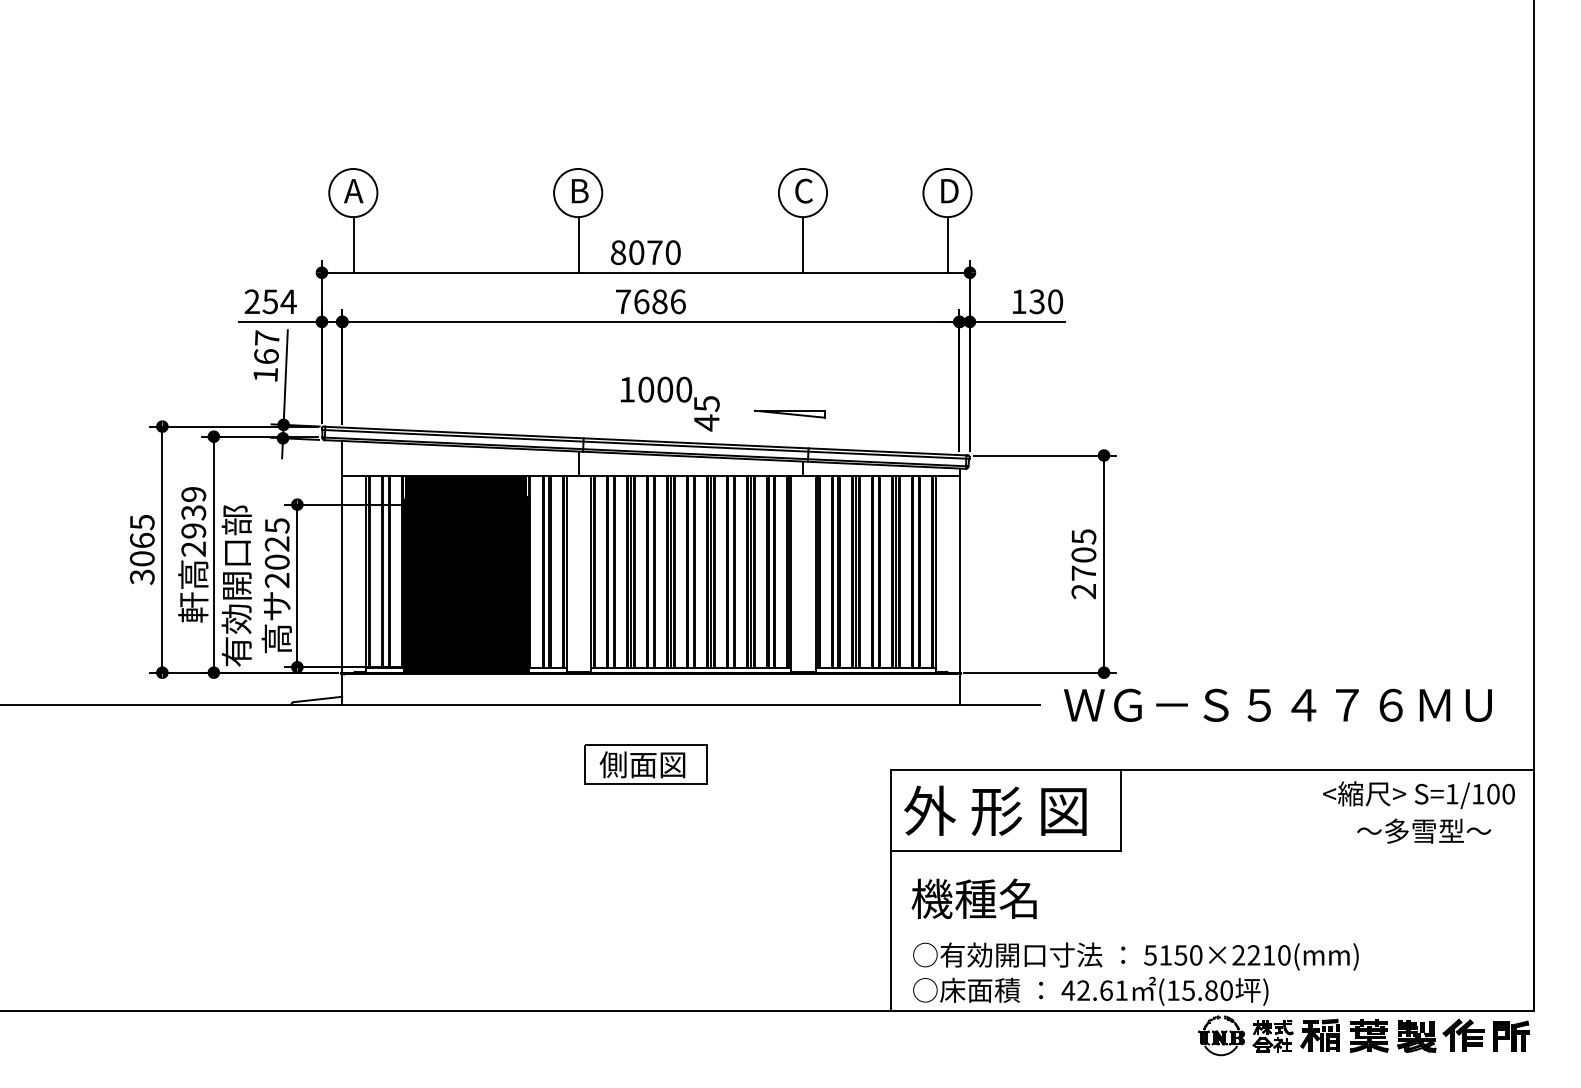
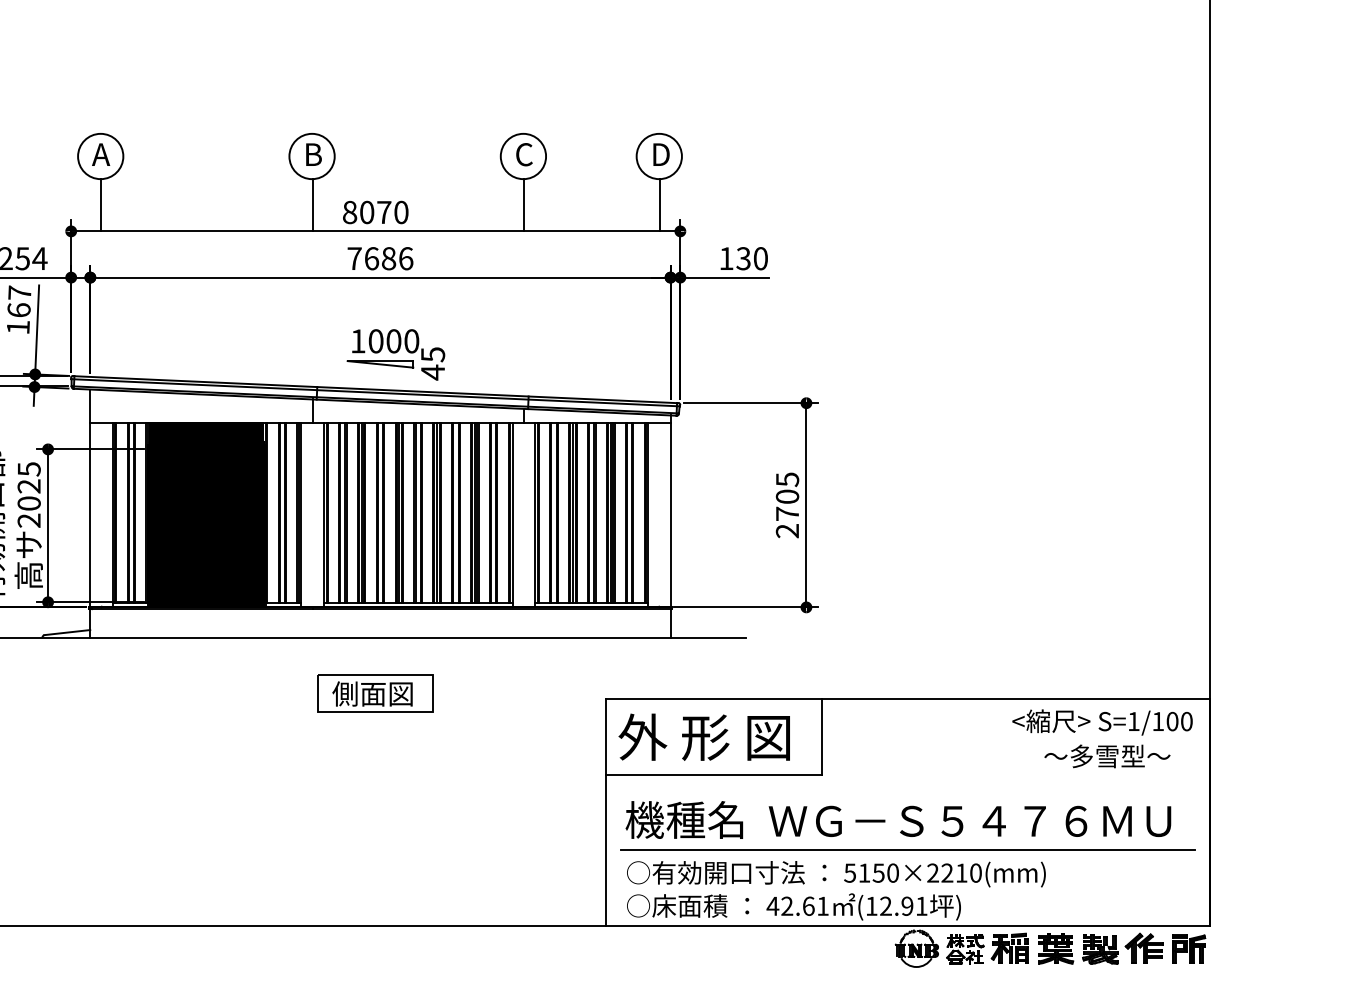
part: (789, 413) -> (380, 363), moved
text: (1277, 704) -> (969, 820), moved
line: (1212, 931) -> (908, 850), added
text: (1207, 990) -> (903, 906), (15.80 -> (12.91

